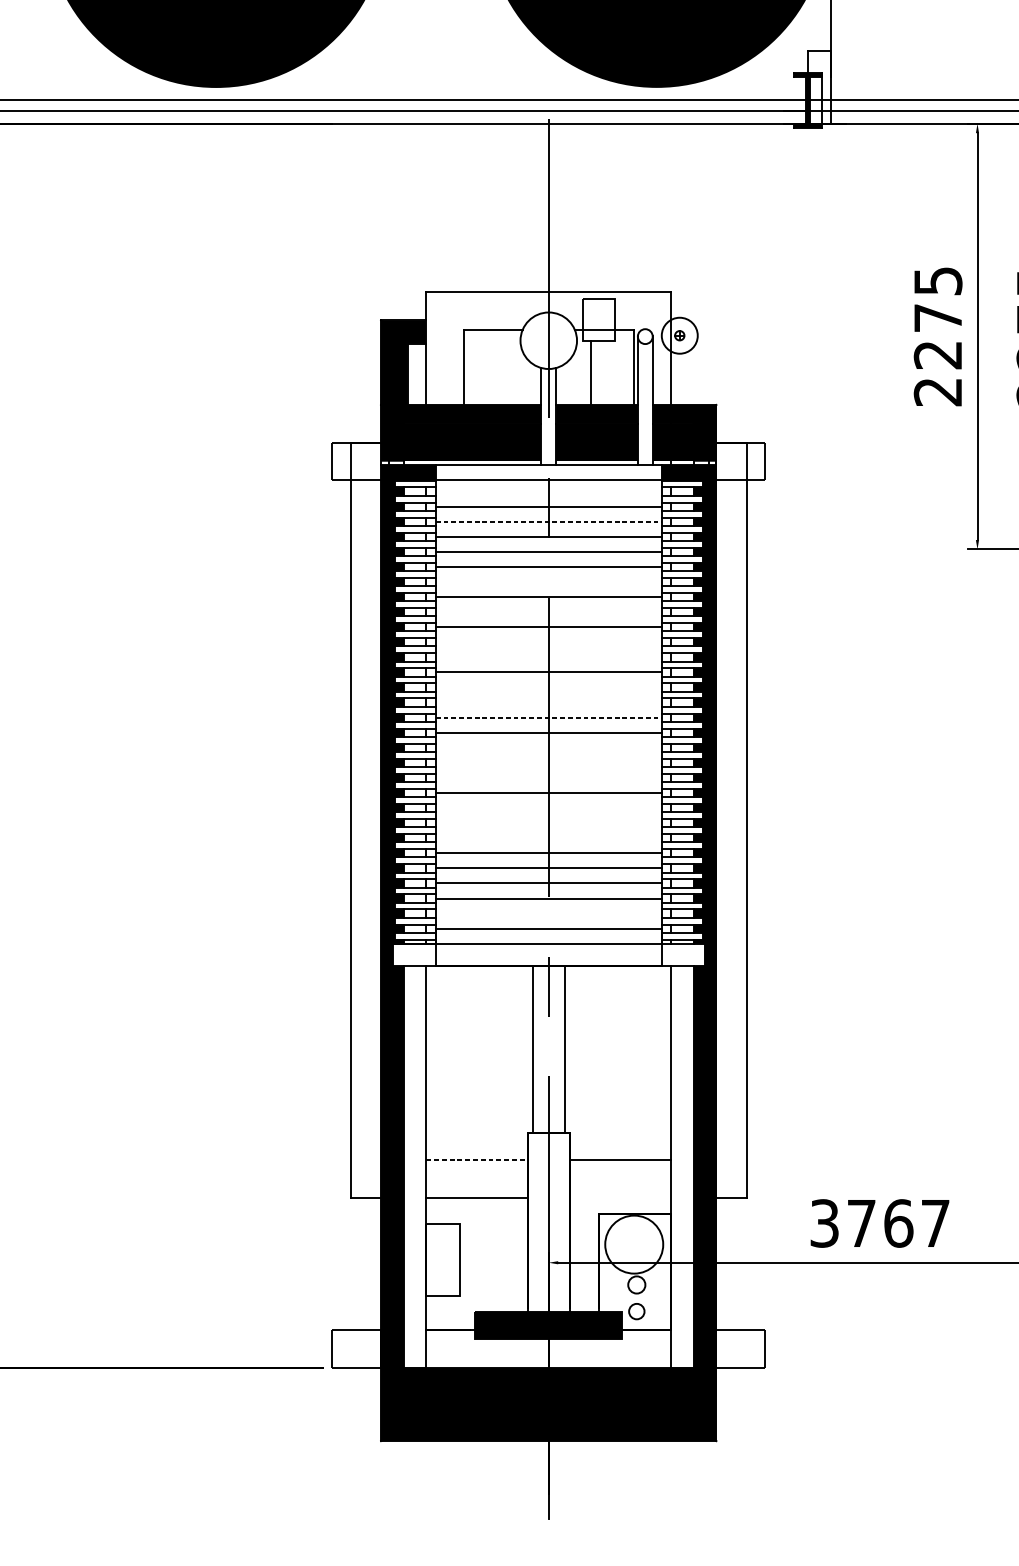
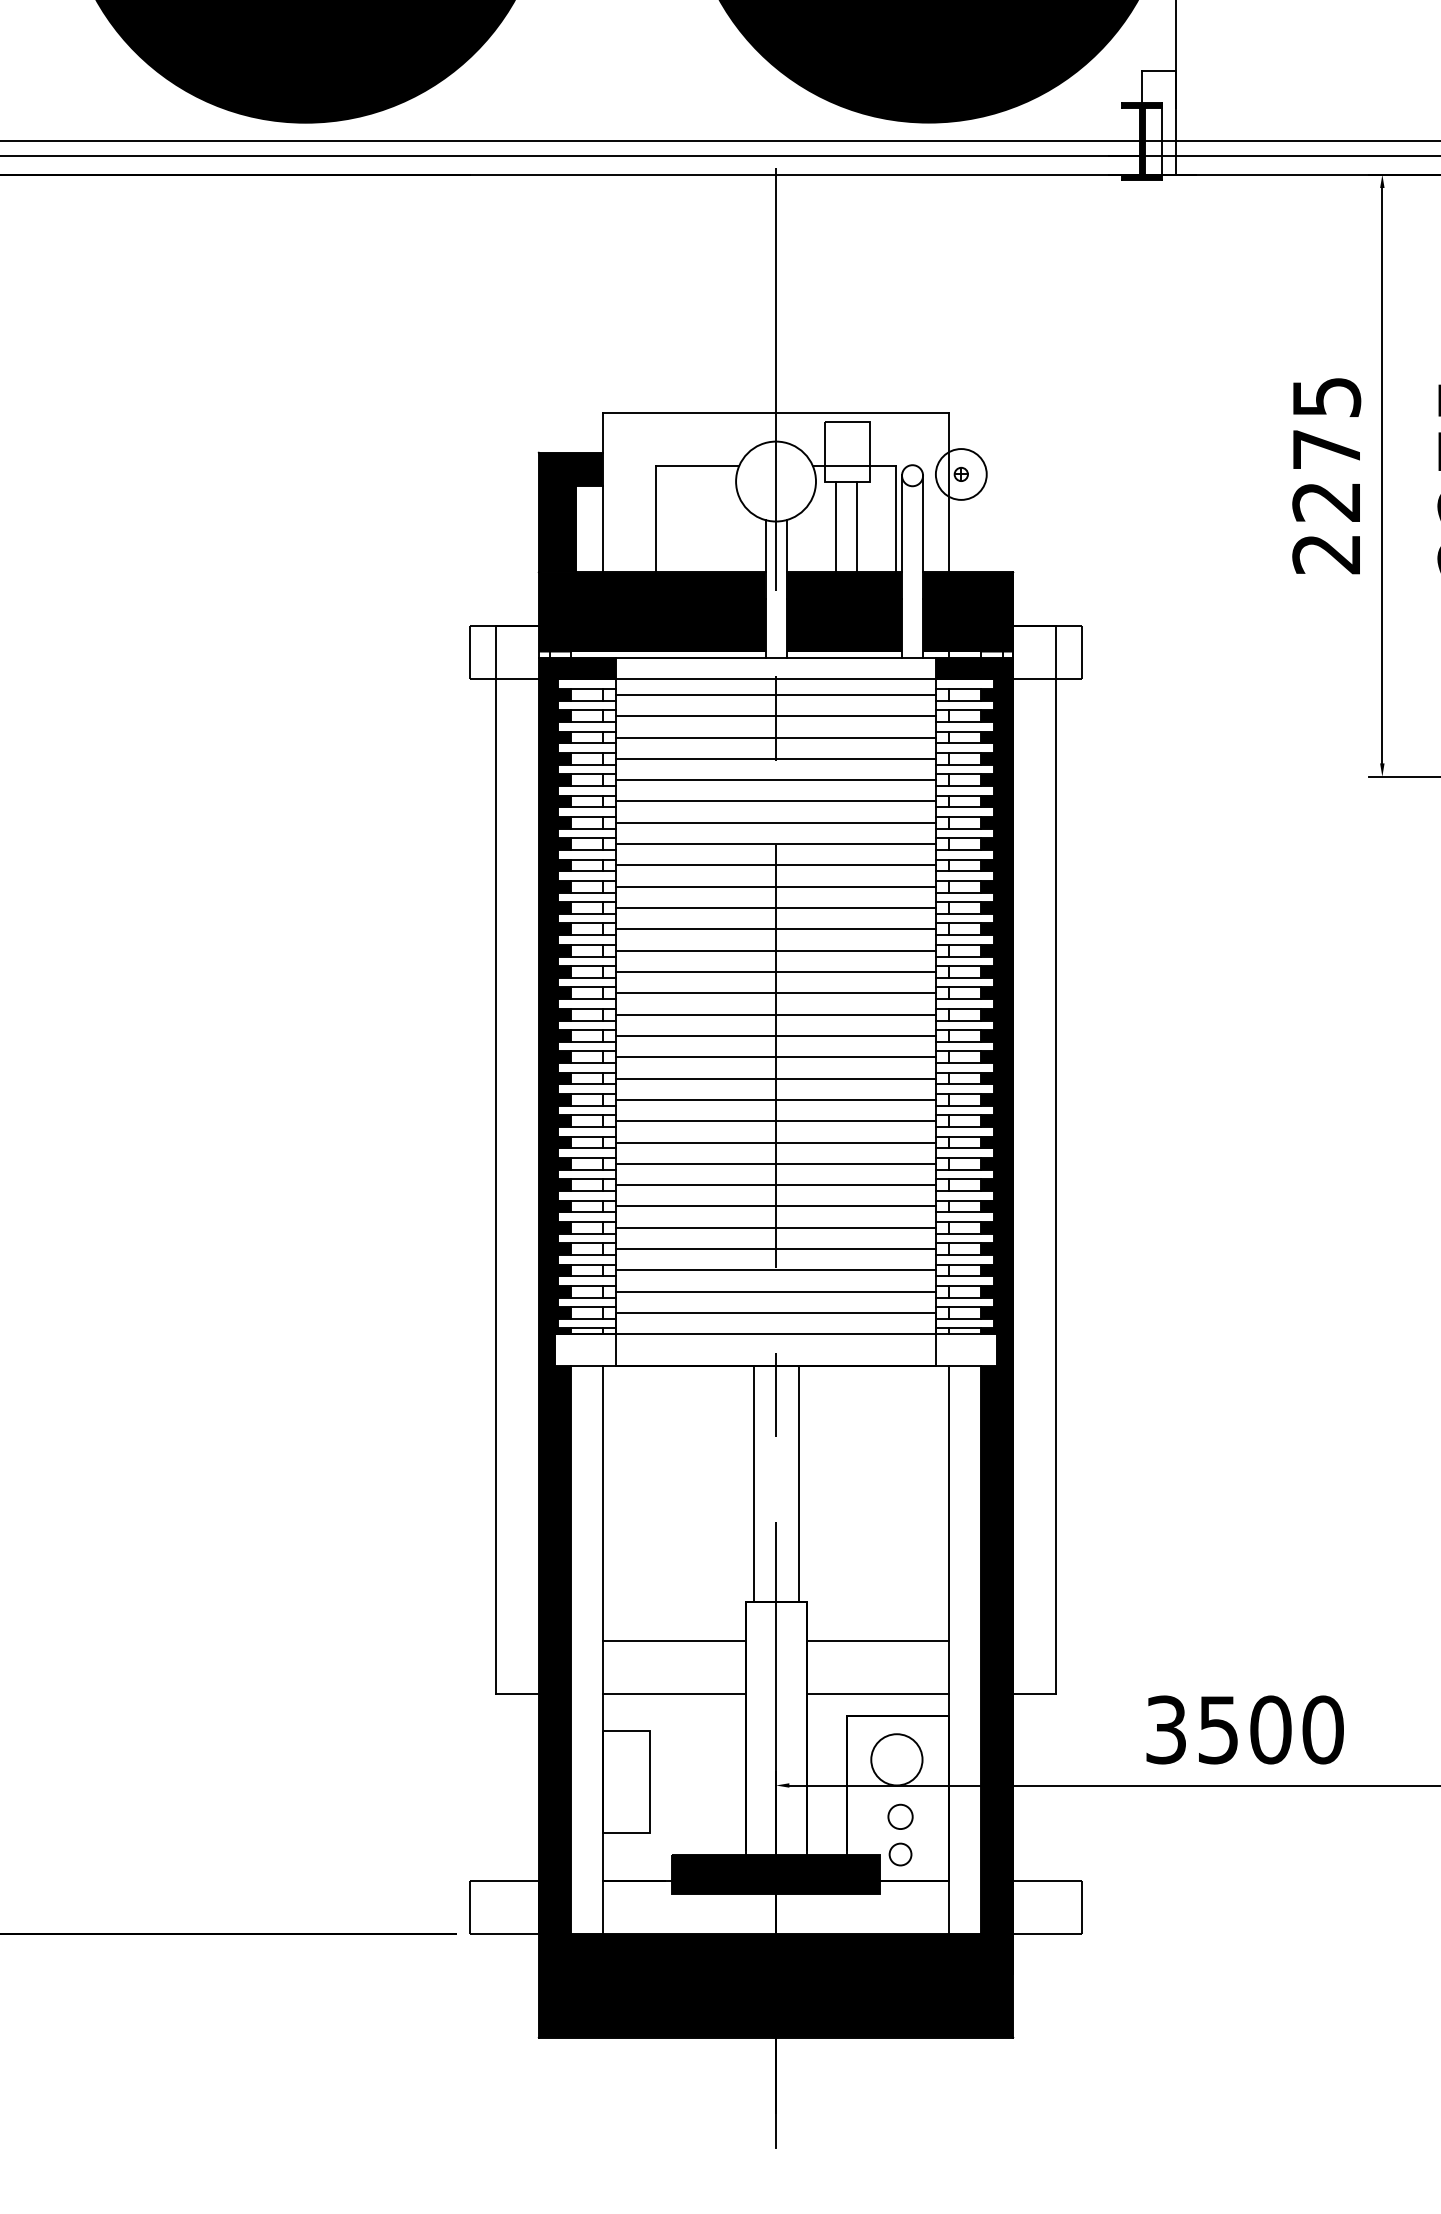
line: (606, 373) -> (857, 527), added
line: (548, 491) -> (775, 694), added
line: (549, 521) -> (776, 737), dashed -> solid
line: (548, 581) -> (775, 822), added
line: (548, 612) -> (775, 865), added
line: (548, 642) -> (775, 908), added
line: (548, 657) -> (775, 929), added
line: (548, 687) -> (775, 972), added
line: (548, 702) -> (775, 993), added
line: (549, 717) -> (776, 1014), dashed -> solid
line: (548, 747) -> (775, 1057), added
line: (548, 762) -> (775, 1078), added
line: (548, 777) -> (775, 1099), added
line: (548, 808) -> (775, 1142), added
line: (548, 822) -> (775, 1163), added
line: (548, 838) -> (775, 1185), added
line: (548, 913) -> (775, 1291), added
line: (476, 1160) -> (674, 1640), dashed -> solid
line: (620, 1198) -> (877, 1694), added
text: (899, 1223) -> (1271, 1729), 3767 -> 3500
circle: (633, 1244) -> (896, 1759), size x0.62

